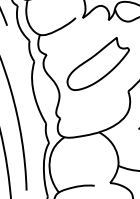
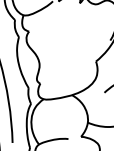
part: (97, 63) -> (70, 38), removed

